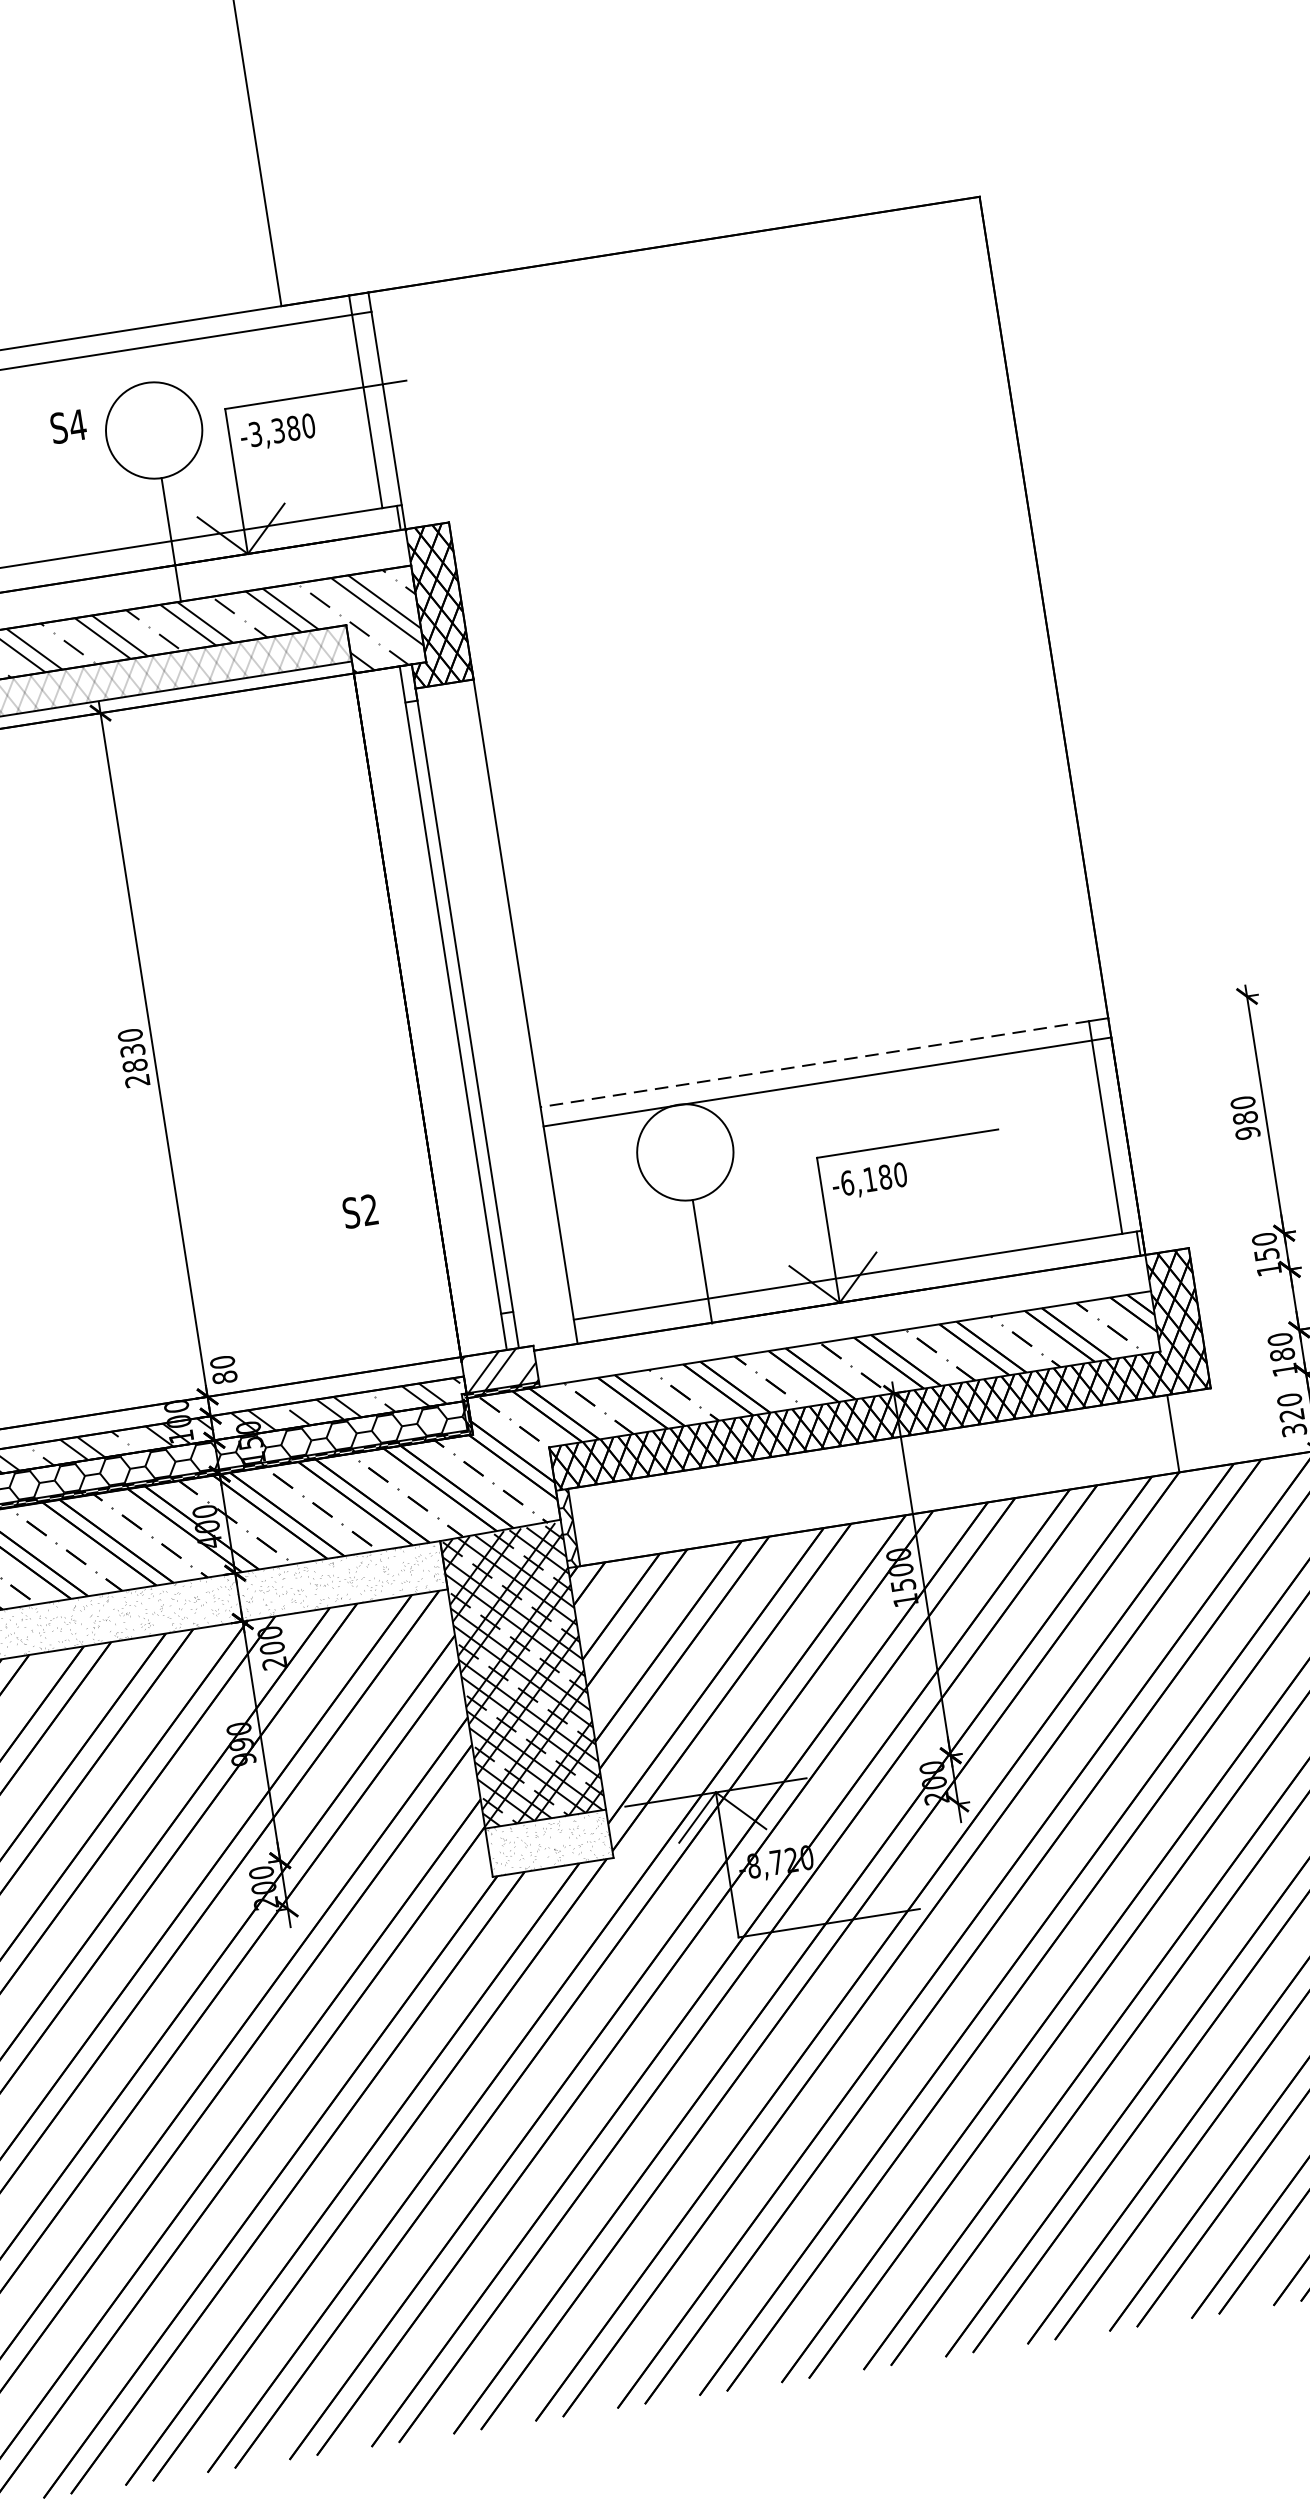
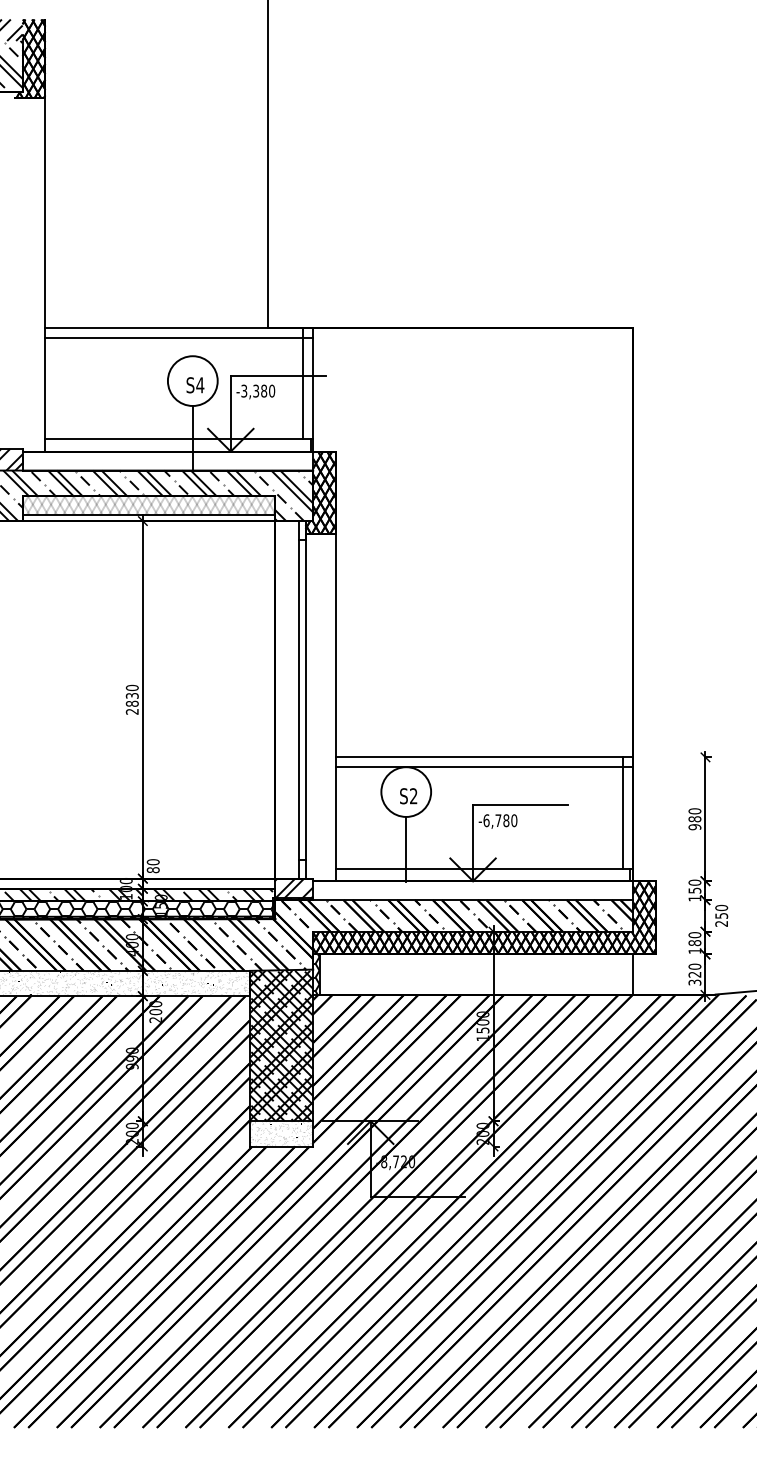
text: (68, 427) -> (195, 385), moved
line: (813, 1064) -> (478, 757), dashed -> solid
text: (870, 1179) -> (498, 820), -6,180 -> -6,780
text: (360, 1212) -> (408, 796), moved

